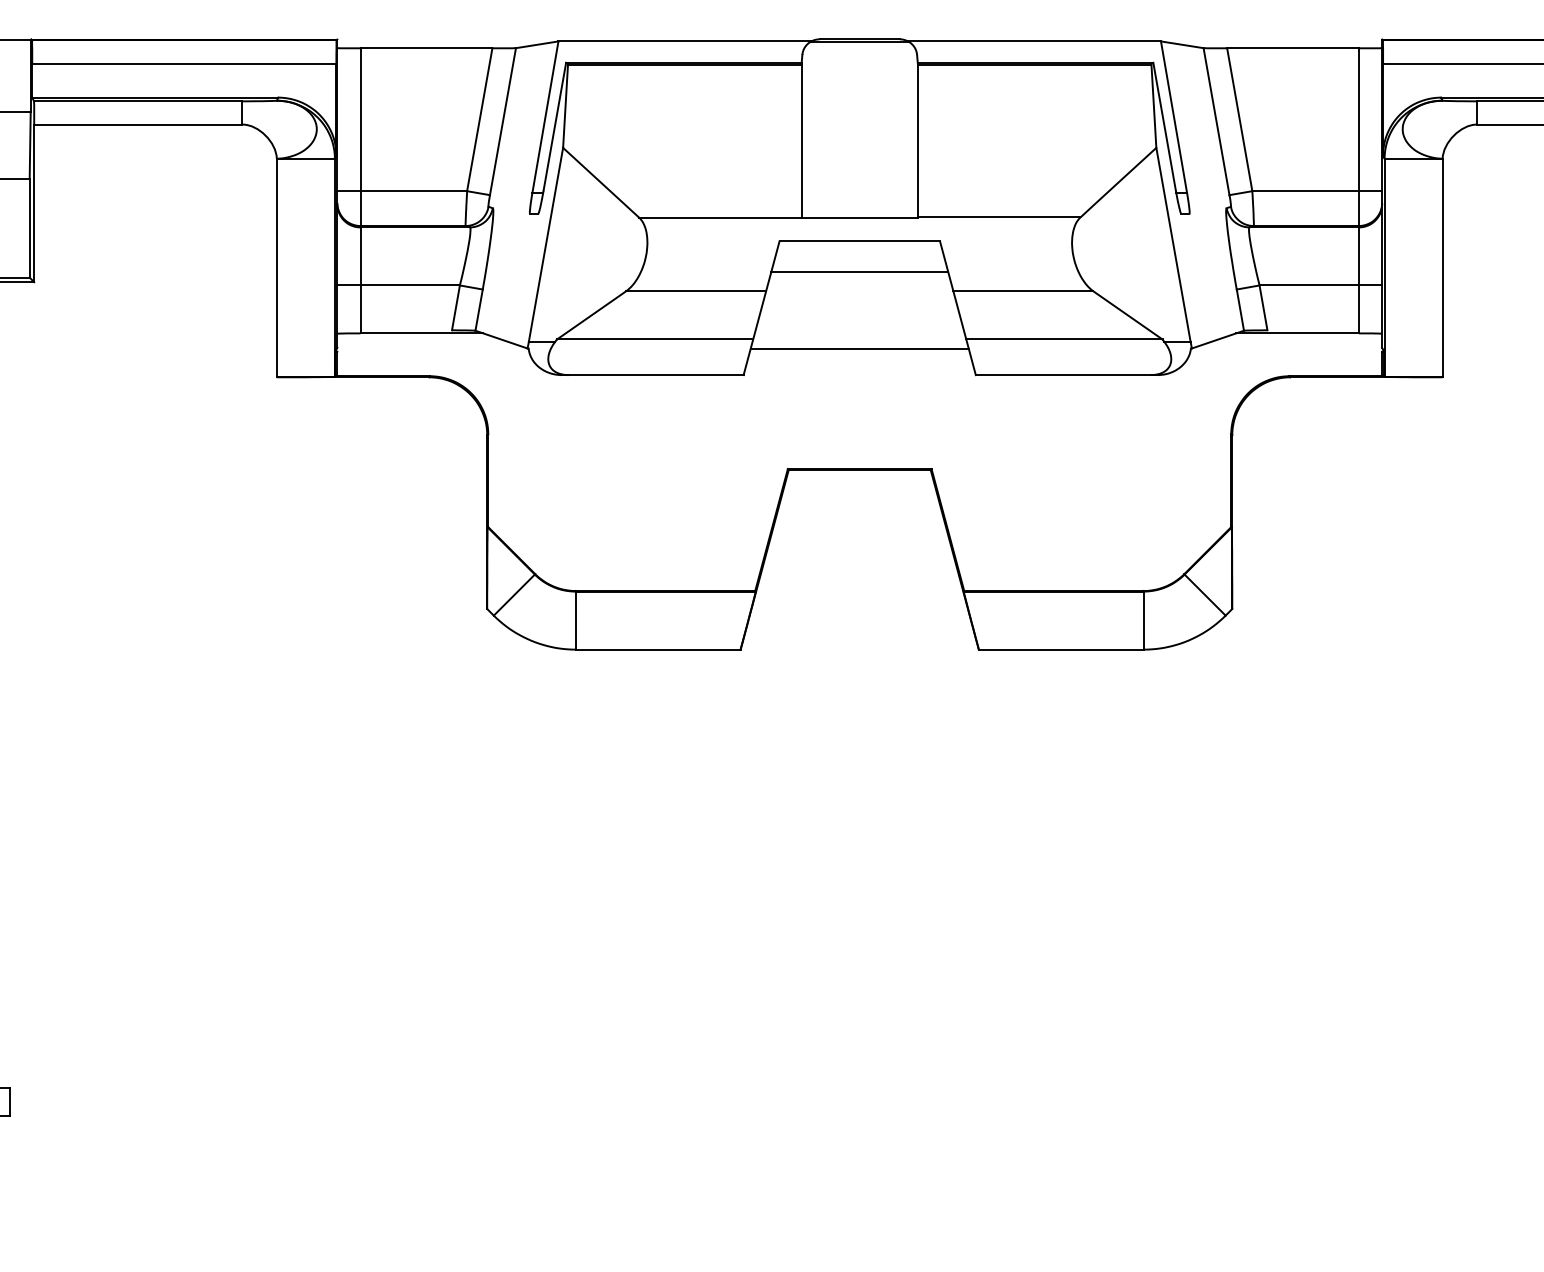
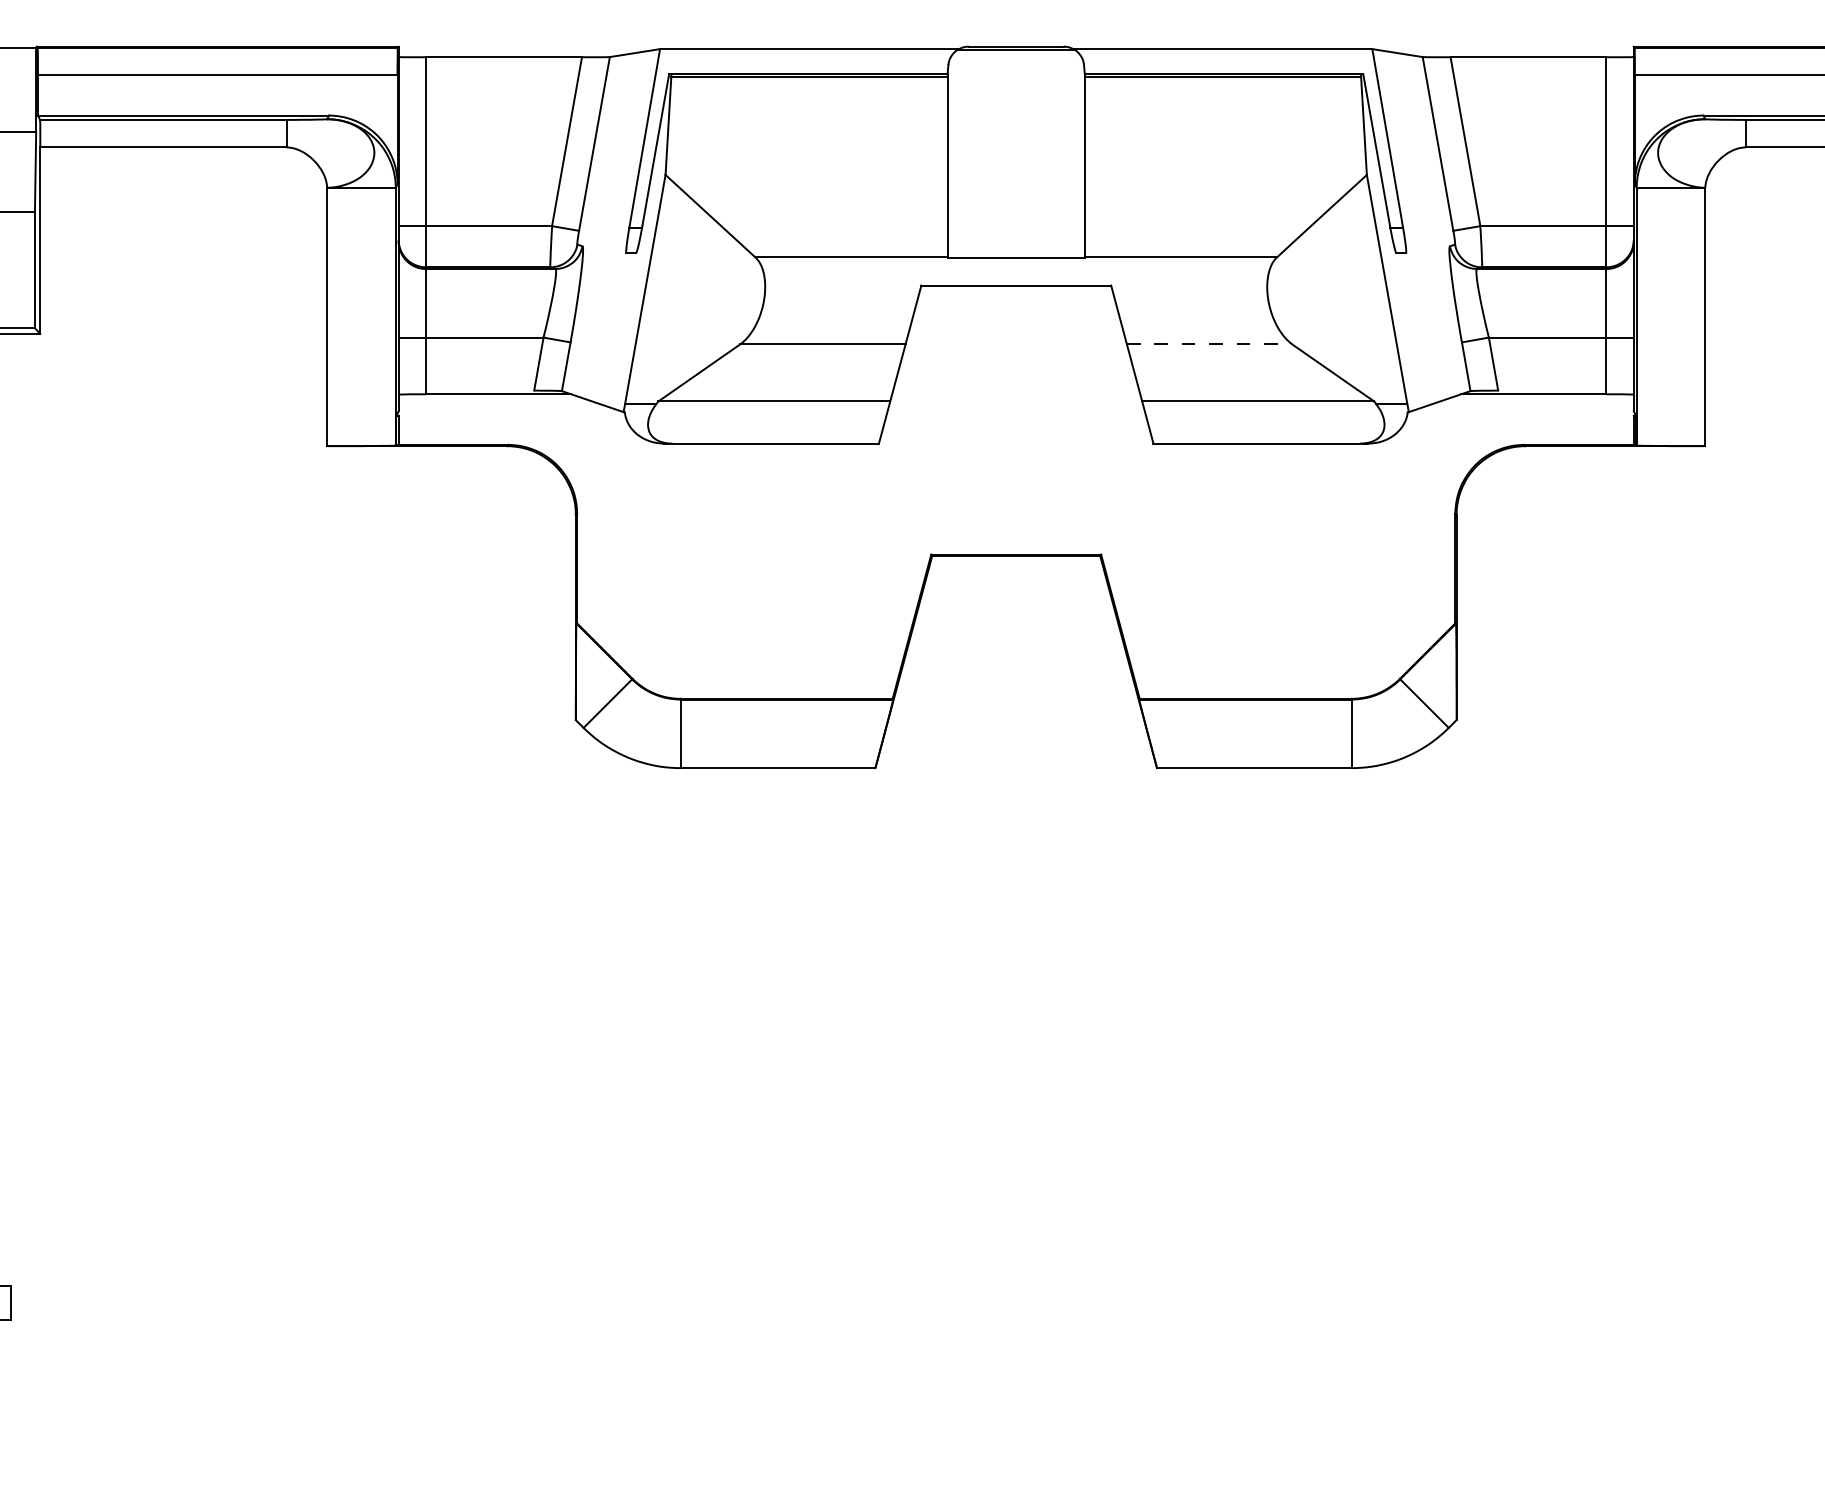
line: (859, 271) -> (1015, 321), removed
line: (1023, 291) -> (1209, 344), solid -> dashed
line: (859, 348) -> (1016, 412), removed

